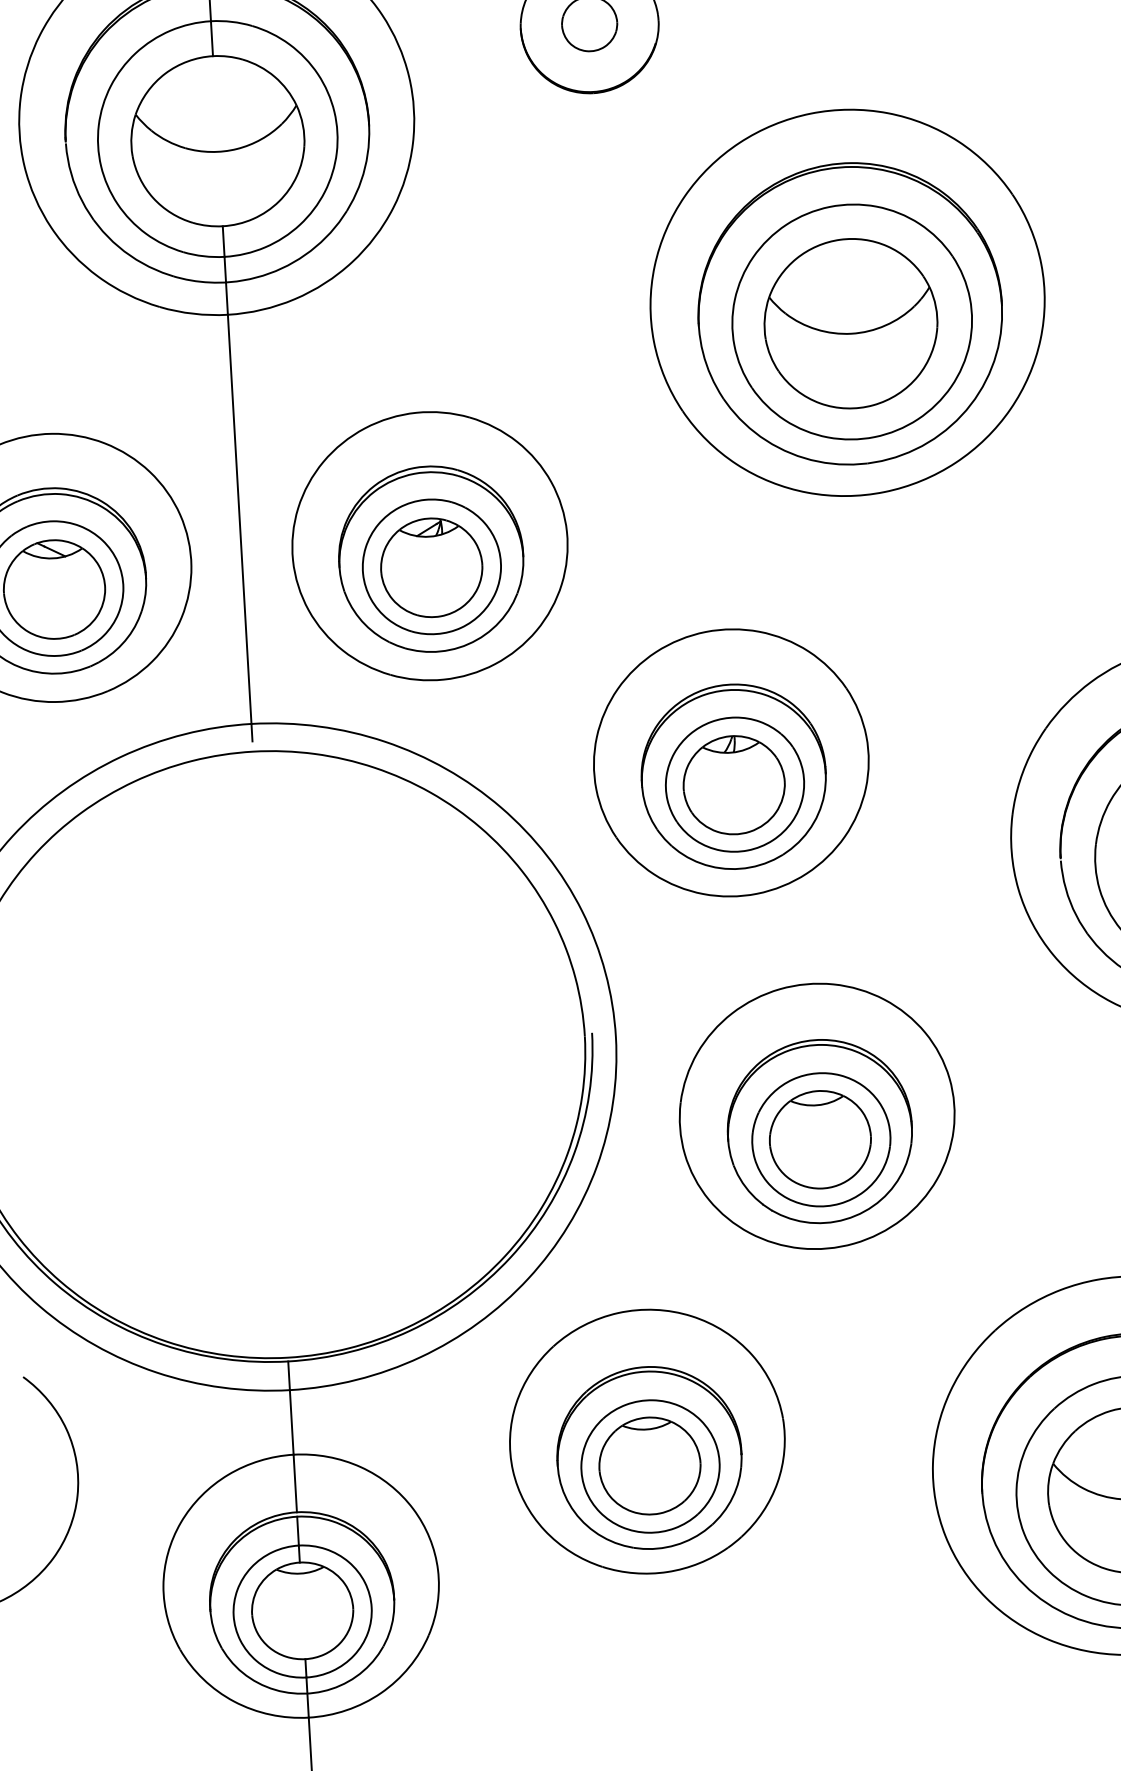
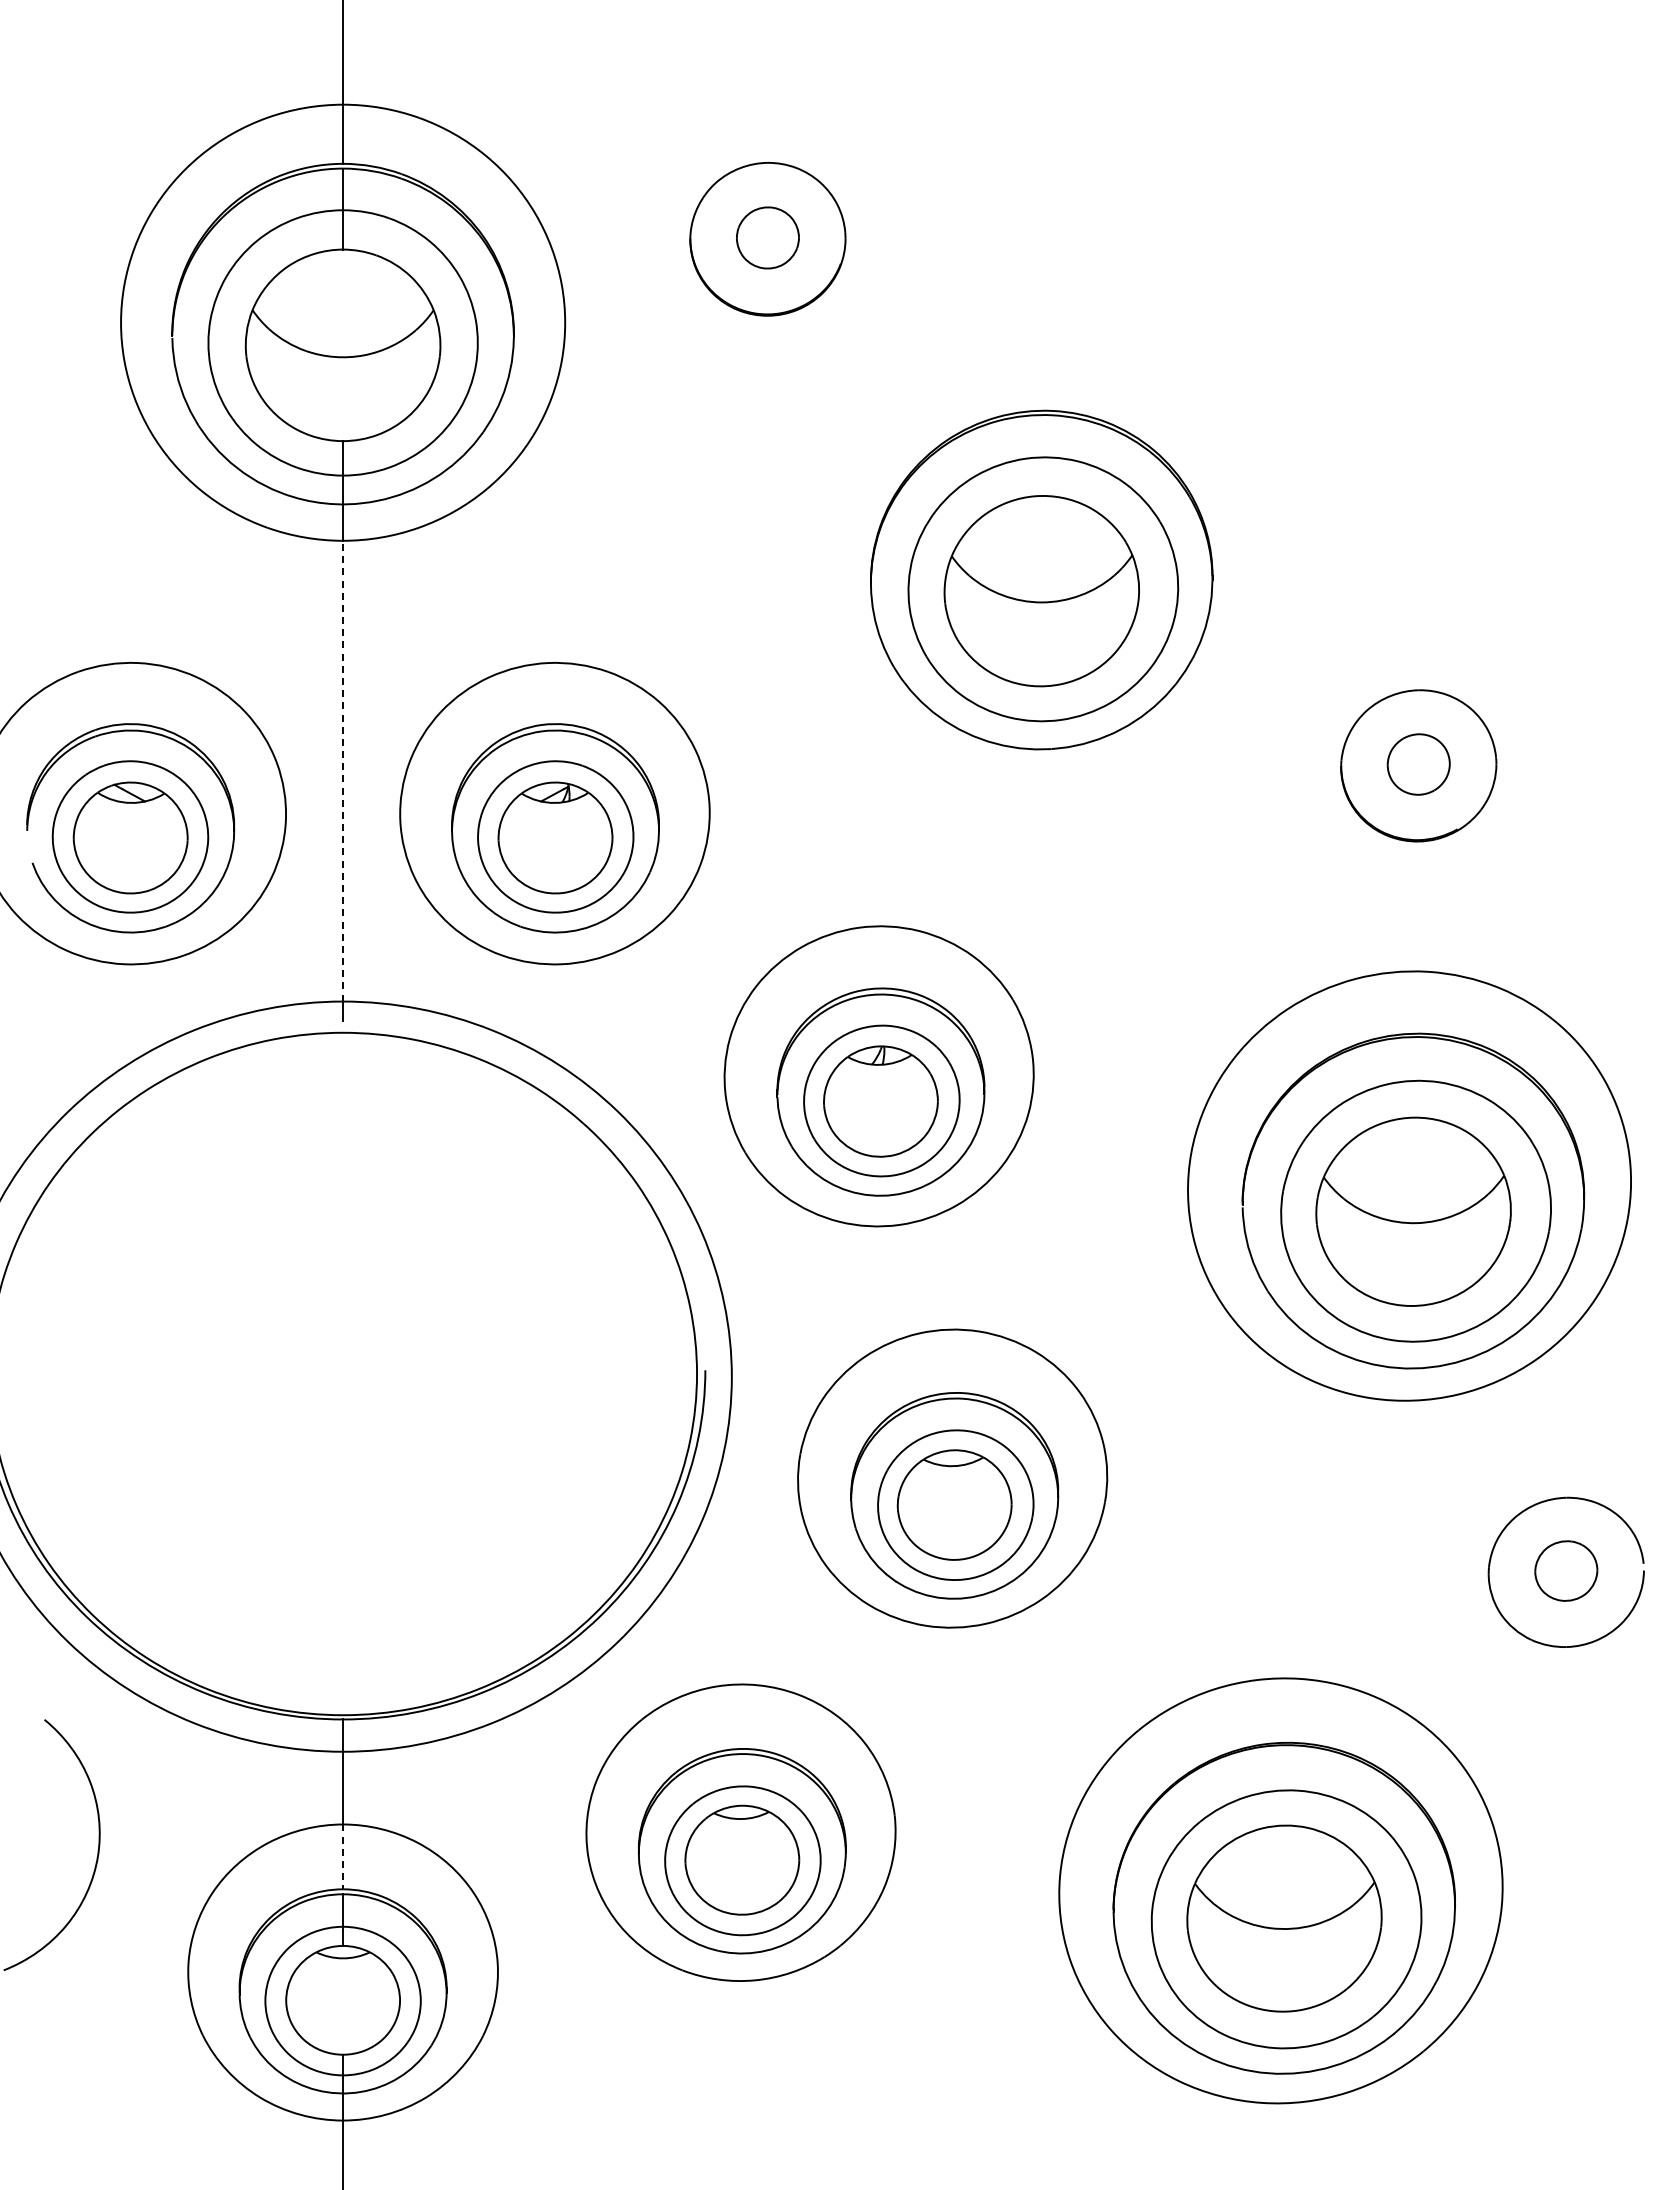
part: (847, 302) -> (1039, 567), removed
line: (240, 518) -> (343, 770), solid -> dashed
line: (295, 1484) -> (343, 1857), solid -> dashed

